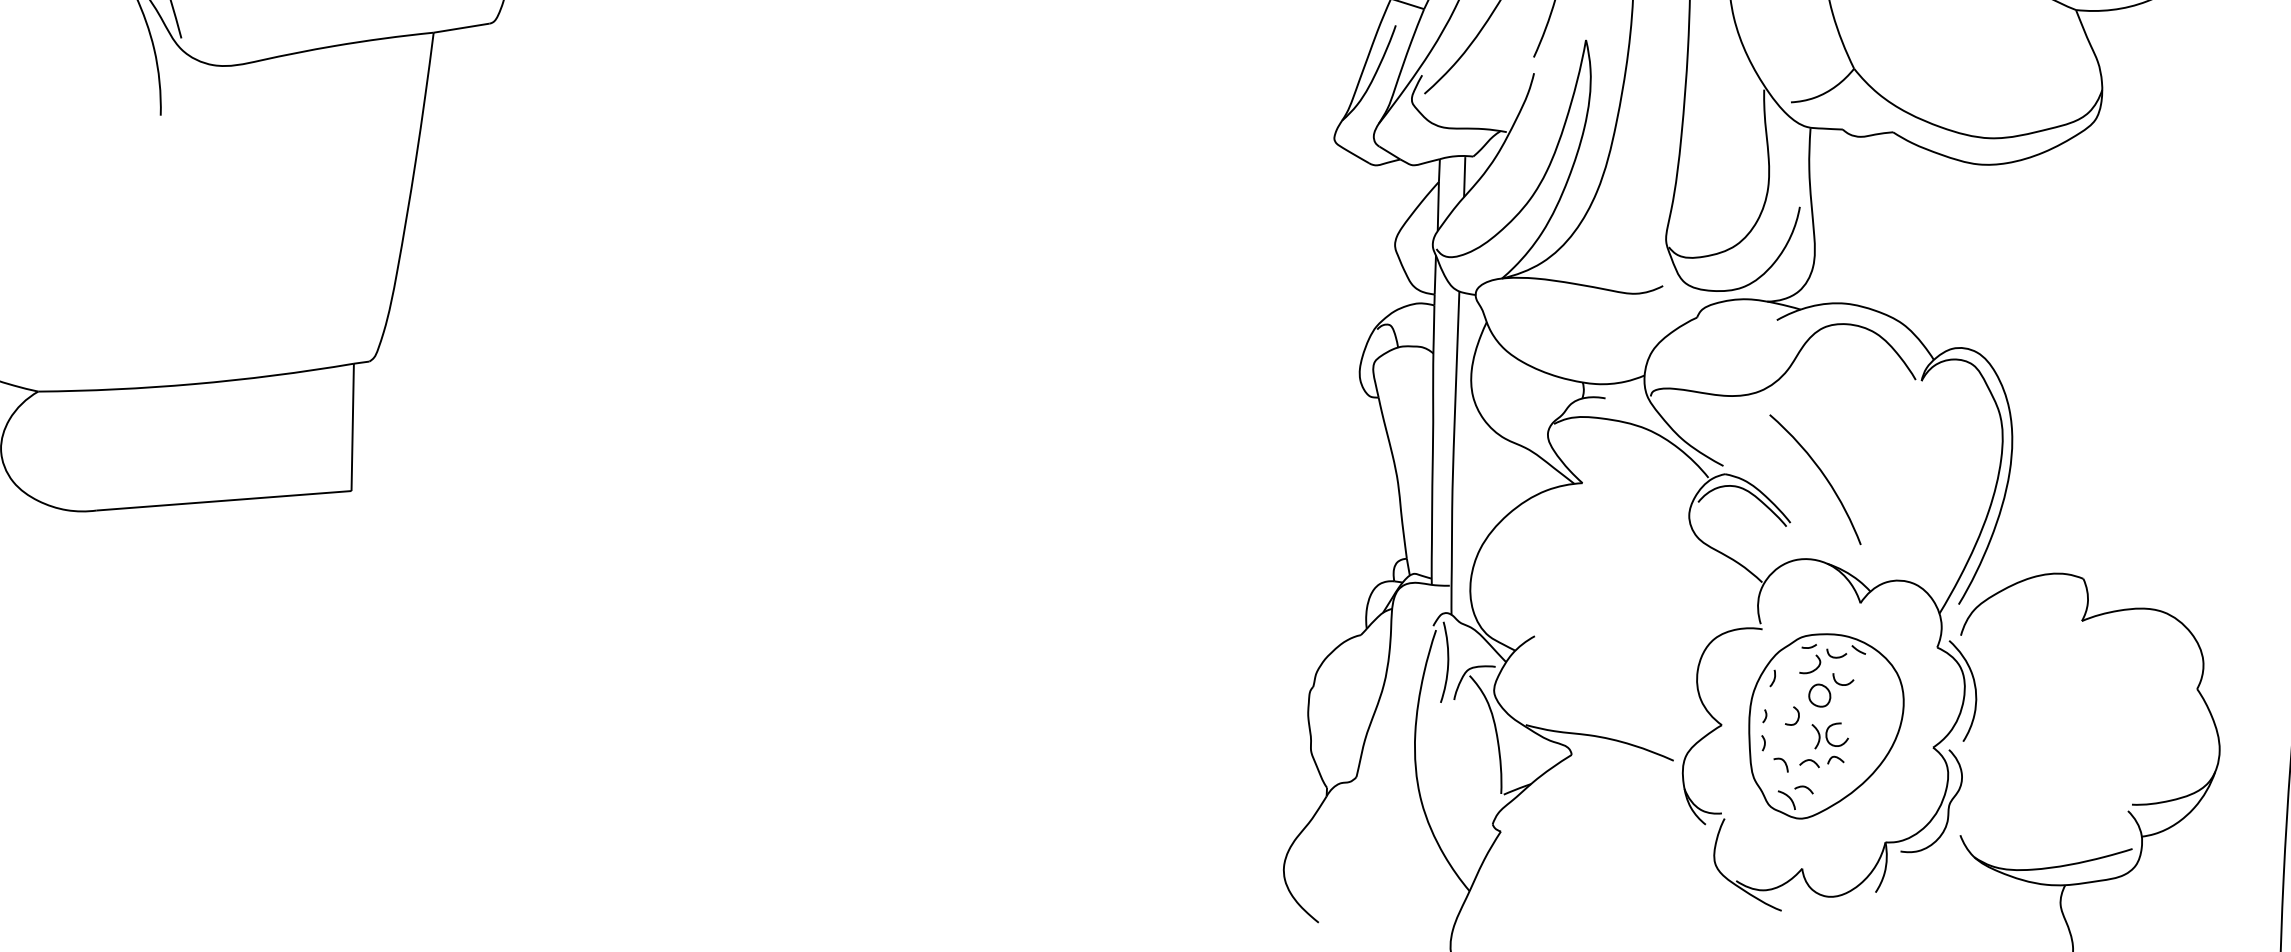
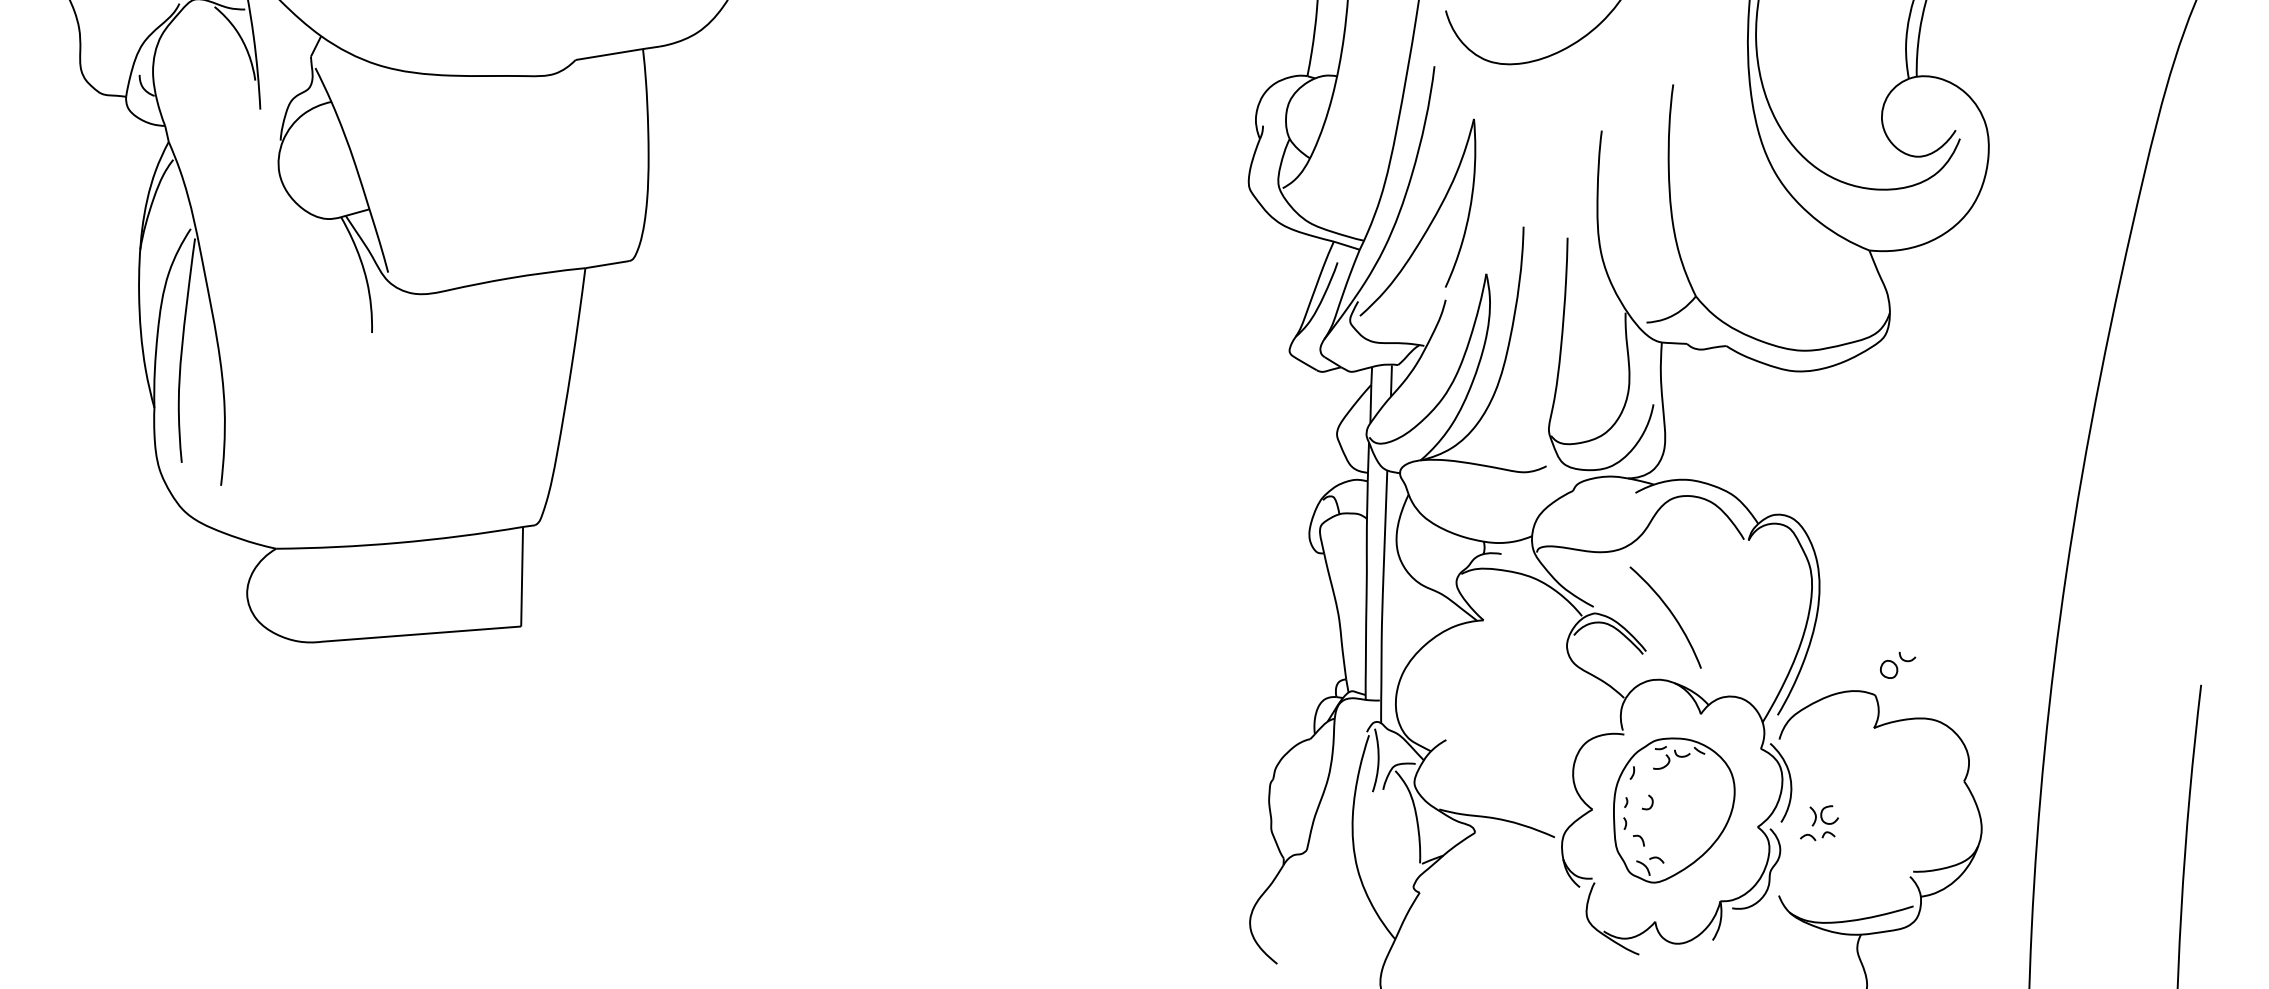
part: (1831, 690) -> (1898, 665), moved
part: (1824, 745) -> (1819, 823), moved

